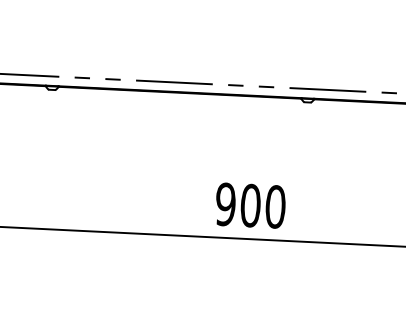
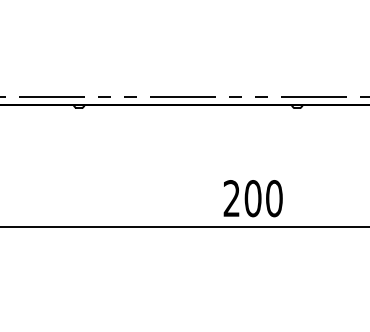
text: (225, 204) -> (231, 198), 900 -> 200

